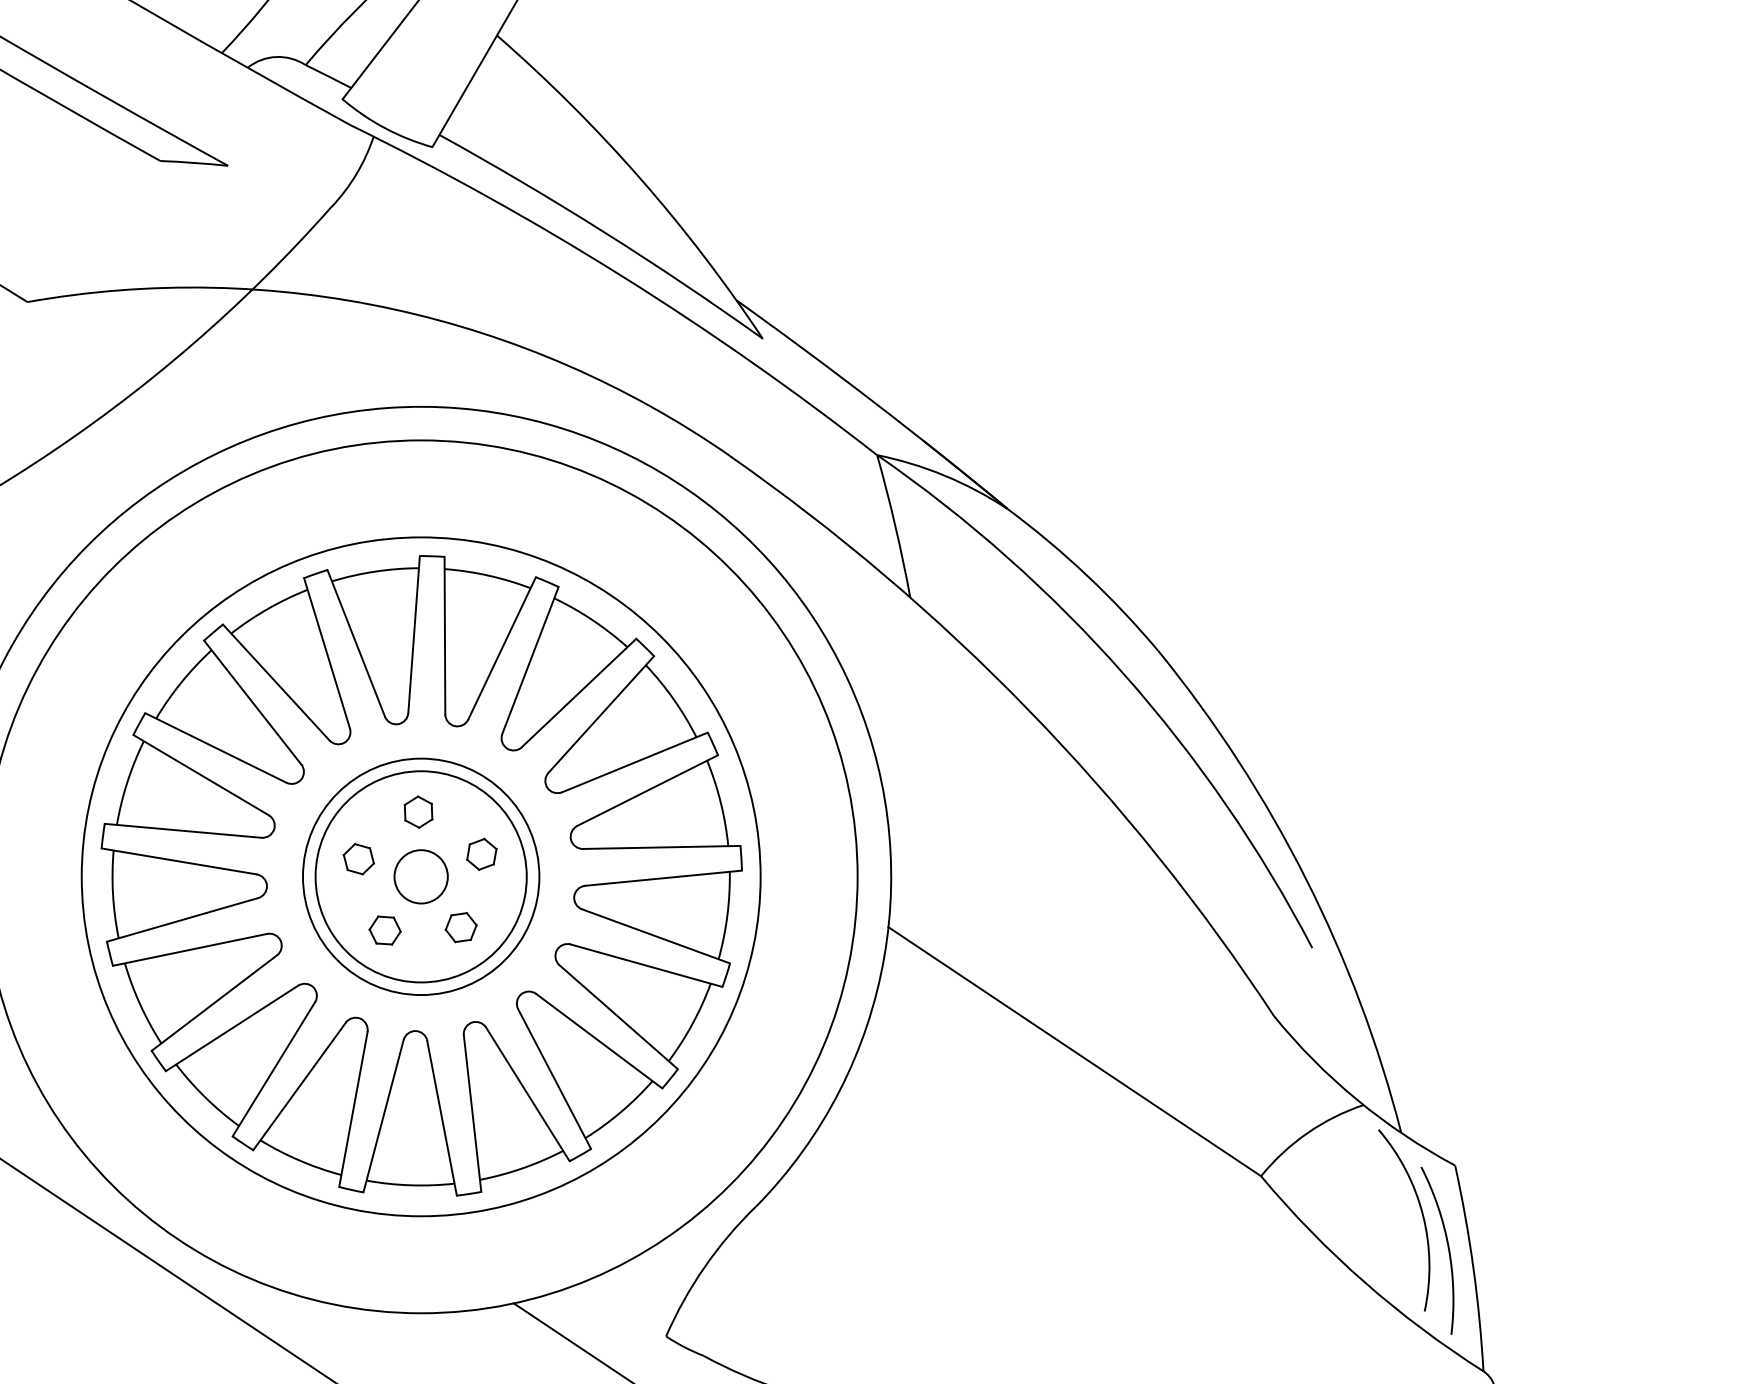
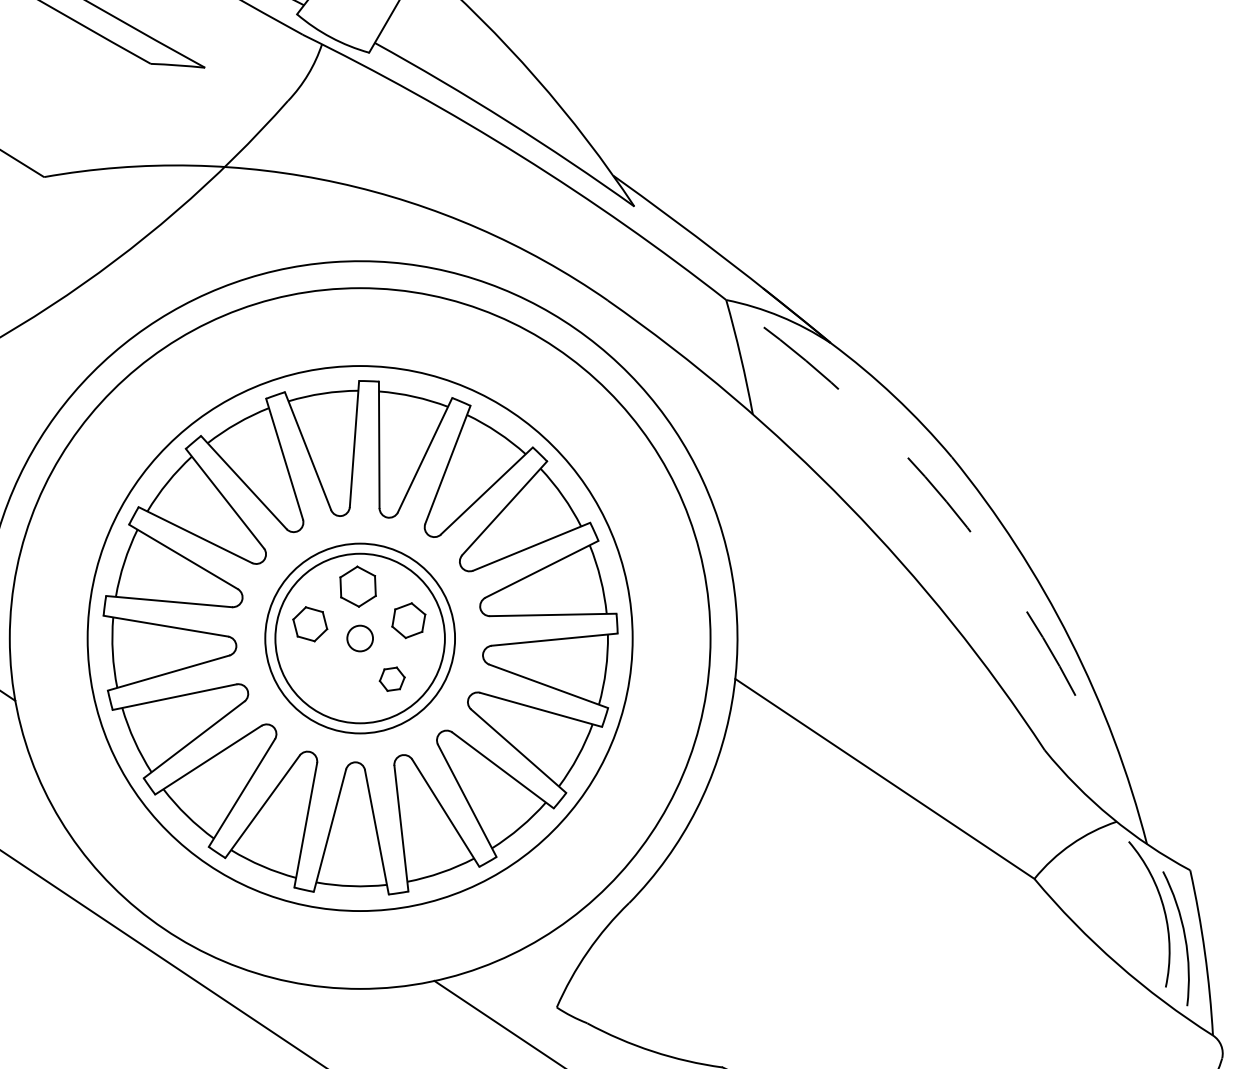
arc: (1124, 675) -> (924, 476), solid -> dashed
part: (418, 811) -> (358, 586), size x1.6
part: (481, 853) -> (408, 619), size x1.4
part: (358, 859) -> (309, 624), size x1.4
circle: (420, 876) -> (359, 638), size x0.6
part: (384, 930) -> (330, 681), removed

